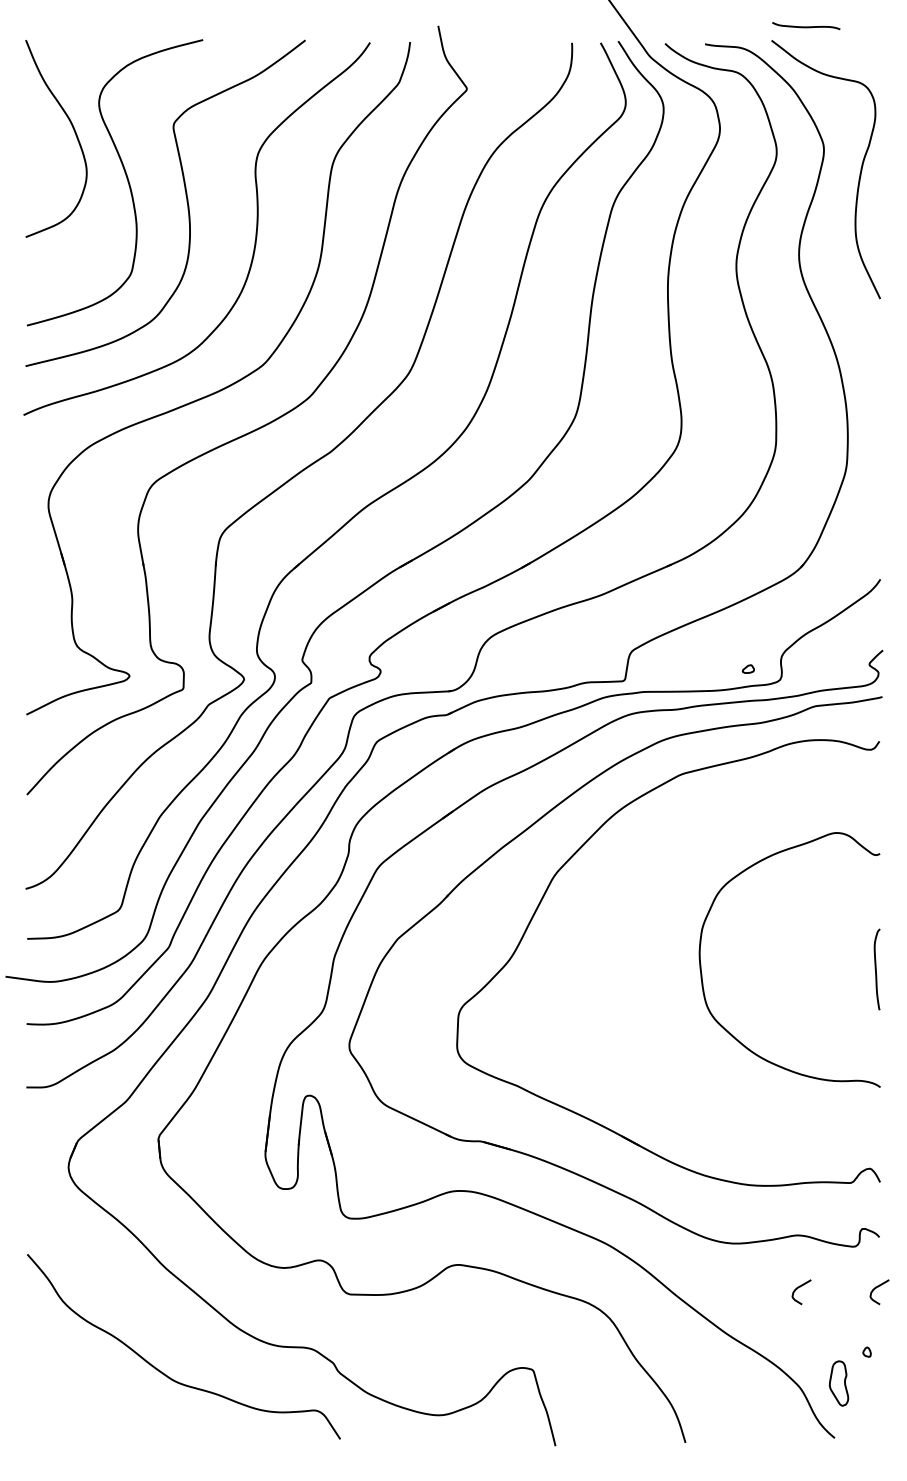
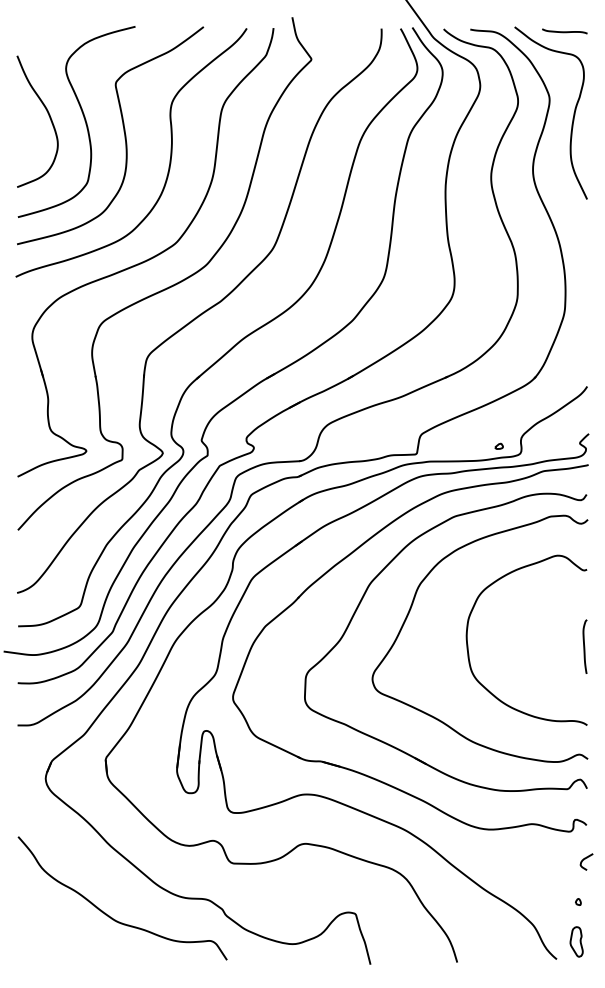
curve: (805, 26) -> (564, 31), moved
curve: (74, 134) -> (49, 118), moved
curve: (616, 913) -> (411, 609), added
curve: (799, 1288) -> (533, 859), removed
part: (838, 1382) -> (576, 941), moved

